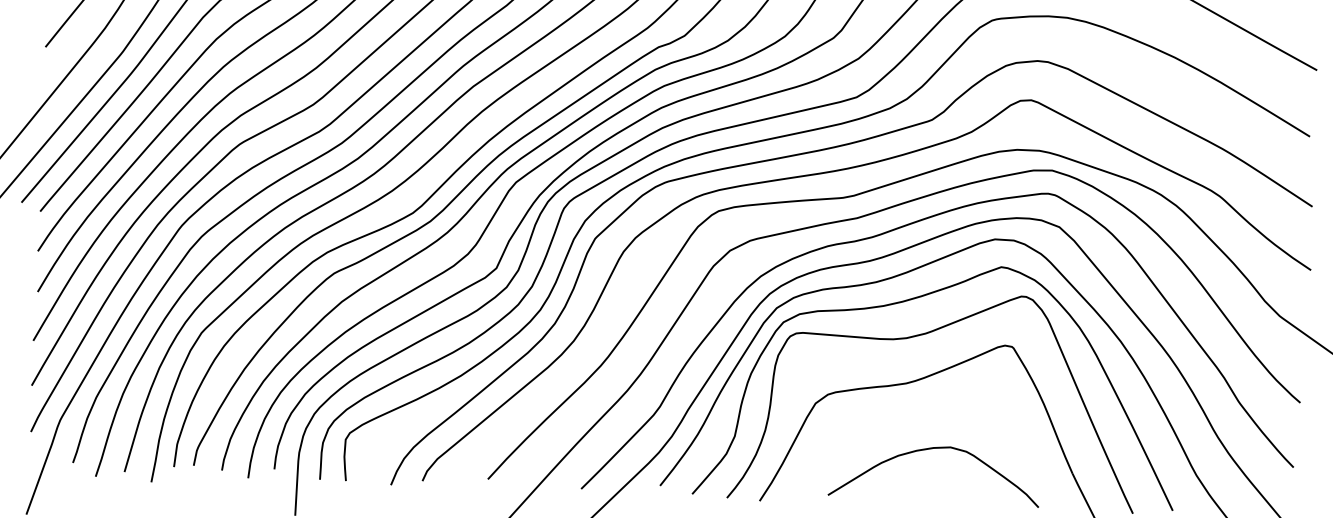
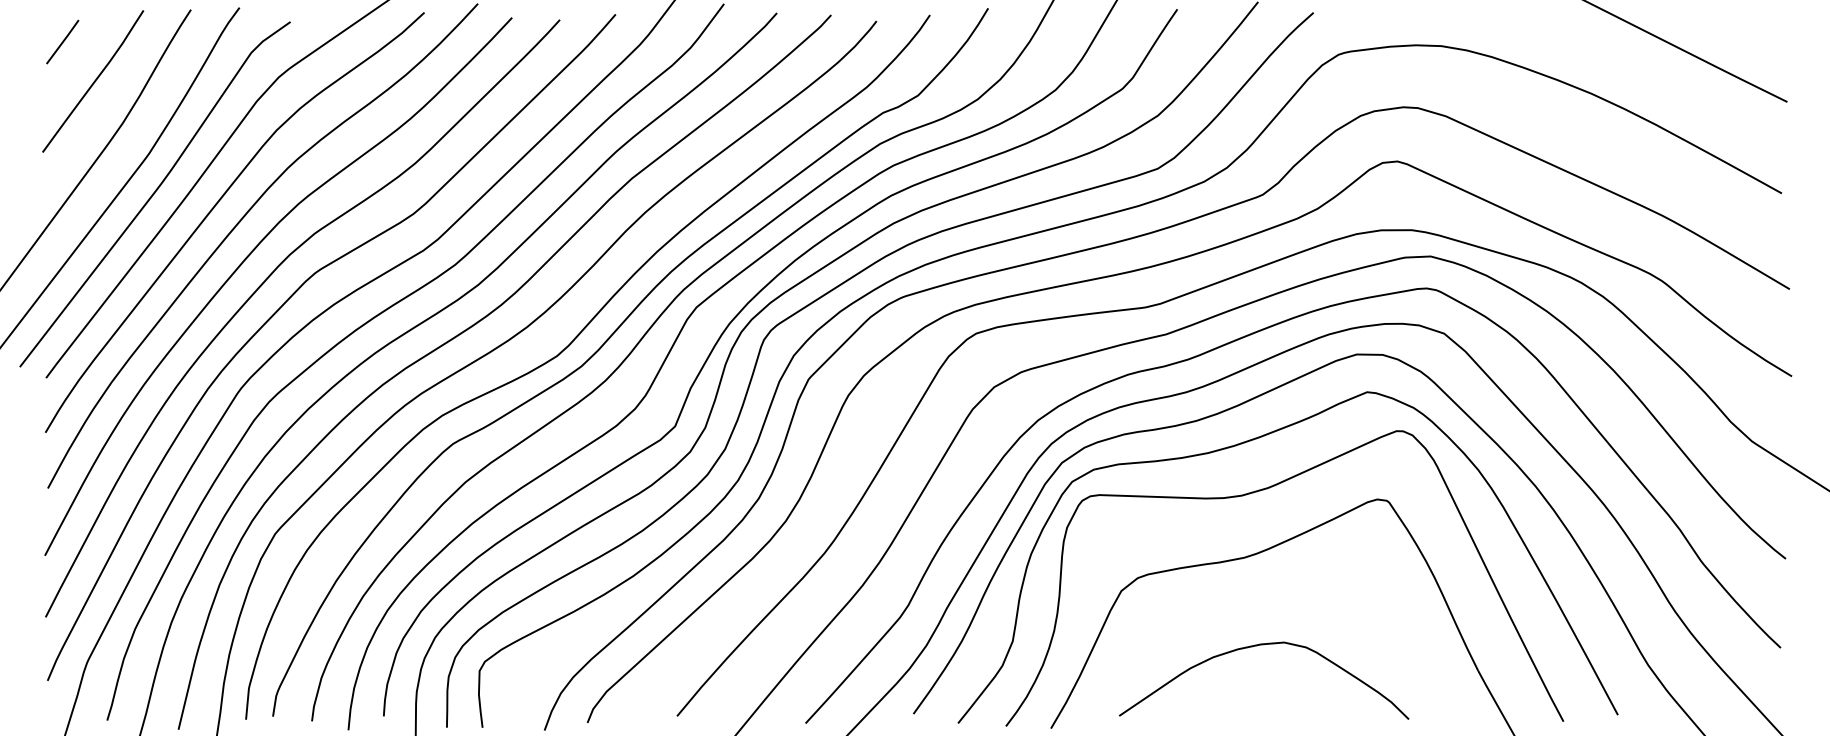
curve: (930, 449) -> (1257, 646), moved

